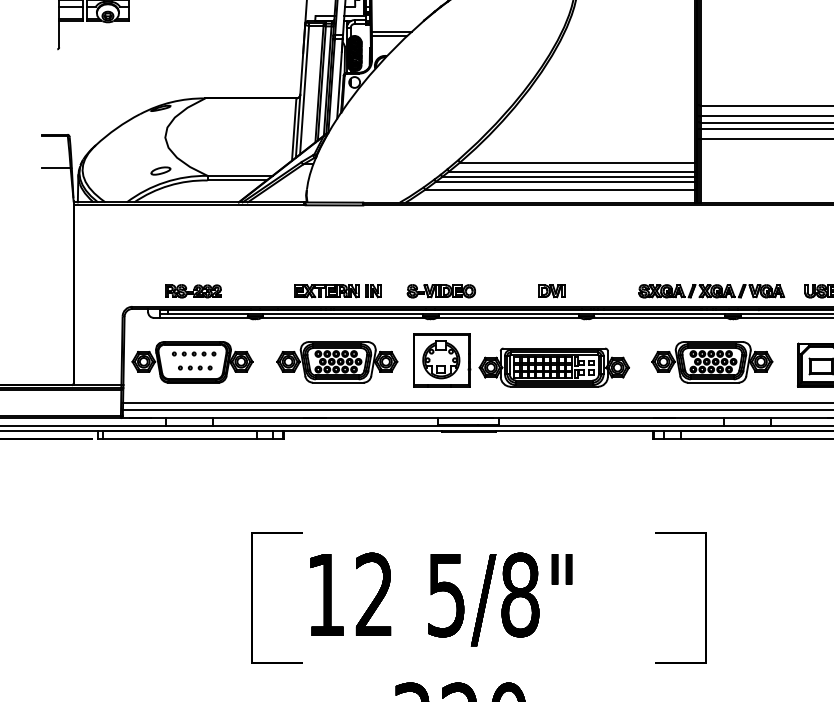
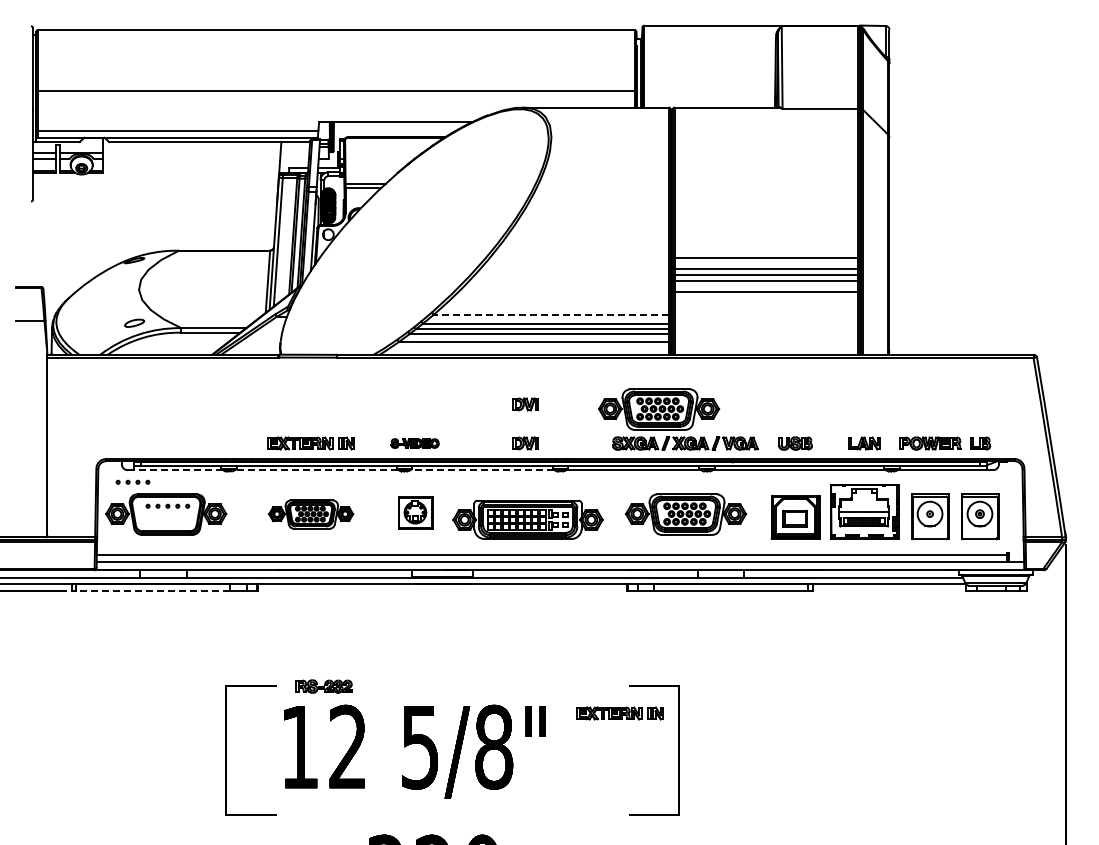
line: (576, 162) -> (550, 314), solid -> dashed
part: (551, 252) -> (525, 404), added
part: (685, 257) -> (659, 409), added
part: (192, 291) -> (323, 686), moved
part: (440, 291) -> (414, 443), size x0.7
line: (204, 318) -> (178, 470), solid -> dashed
line: (342, 318) -> (316, 470), solid -> dashed
line: (508, 318) -> (482, 470), solid -> dashed
part: (441, 360) -> (415, 512), size x0.6
part: (337, 362) -> (311, 514), size x0.7
part: (194, 367) -> (132, 481), moved
line: (178, 439) -> (152, 591), solid -> dashed
part: (645, 561) -> (619, 713), added

